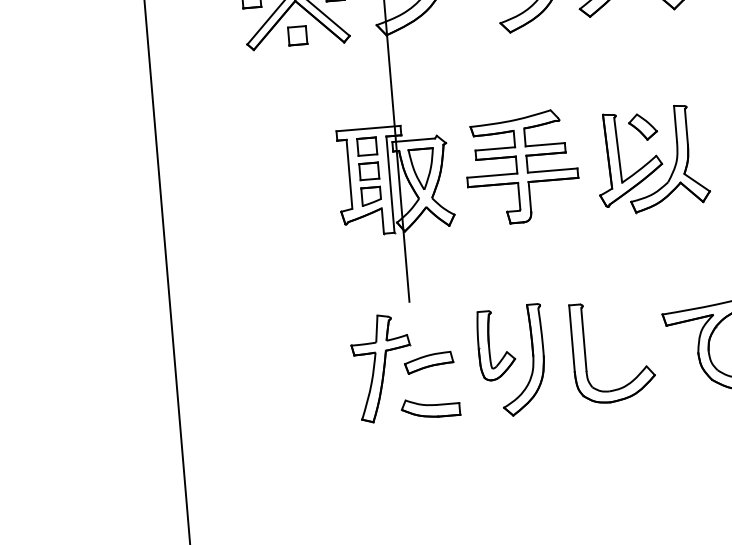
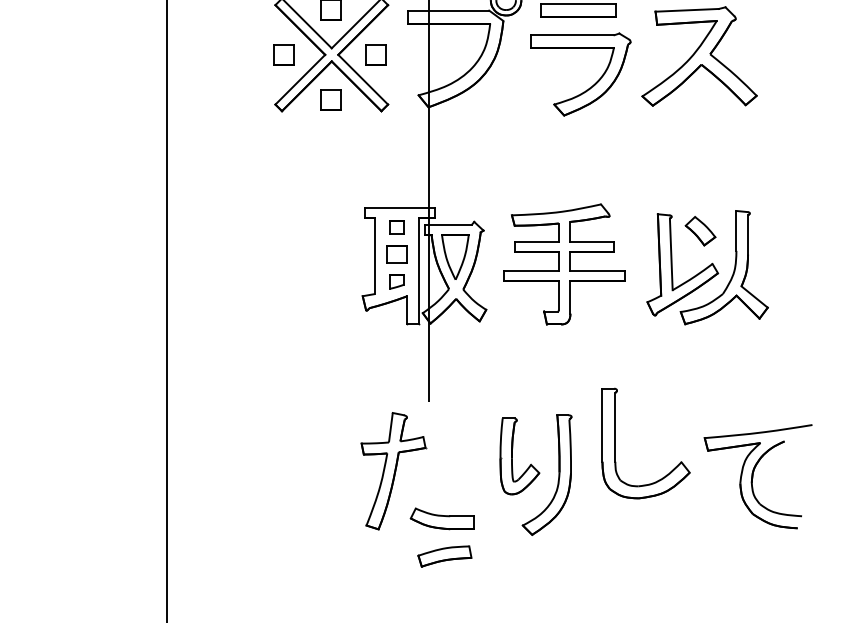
part: (366, 146) -> (396, 227), size x0.7
part: (370, 195) -> (396, 281), size x0.7
part: (585, 354) -> (615, 443), moved
part: (428, 362) -> (444, 556), moved

